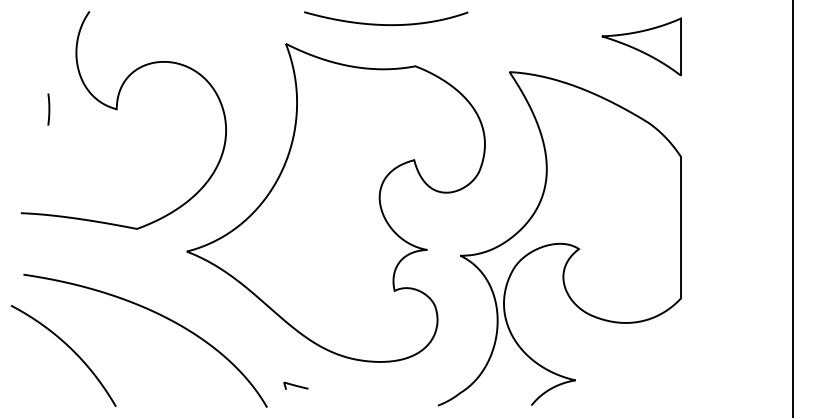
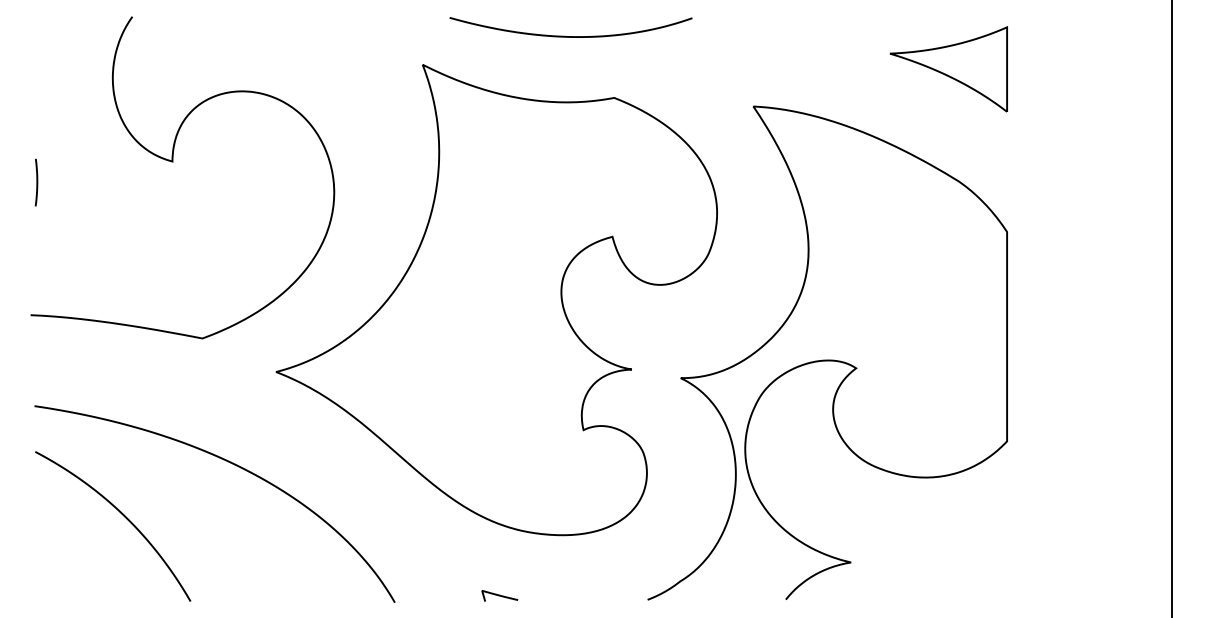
line: (48, 109) -> (36, 182), moved
curve: (69, 348) -> (121, 515), moved
curve: (295, 385) -> (498, 595), moved

